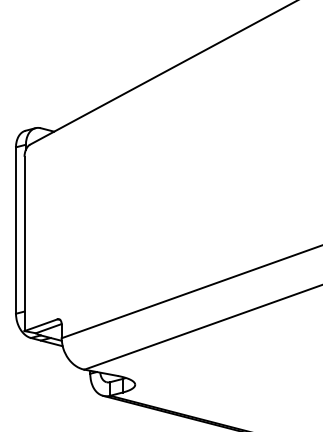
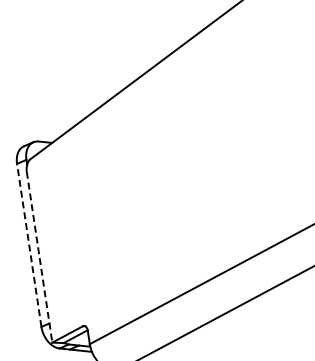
line: (16, 230) -> (29, 245), solid -> dashed
line: (24, 244) -> (39, 257), solid -> dashed

